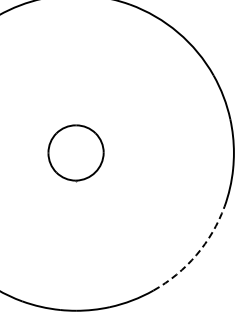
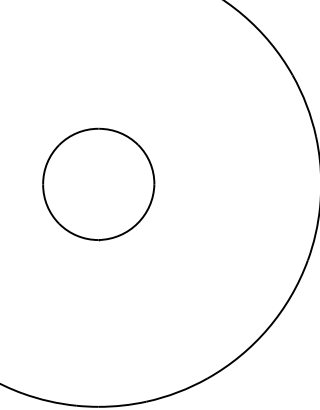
part: (75, 152) -> (97, 183), size x1.43
arc: (196, 255) -> (268, 328), dashed -> solid

